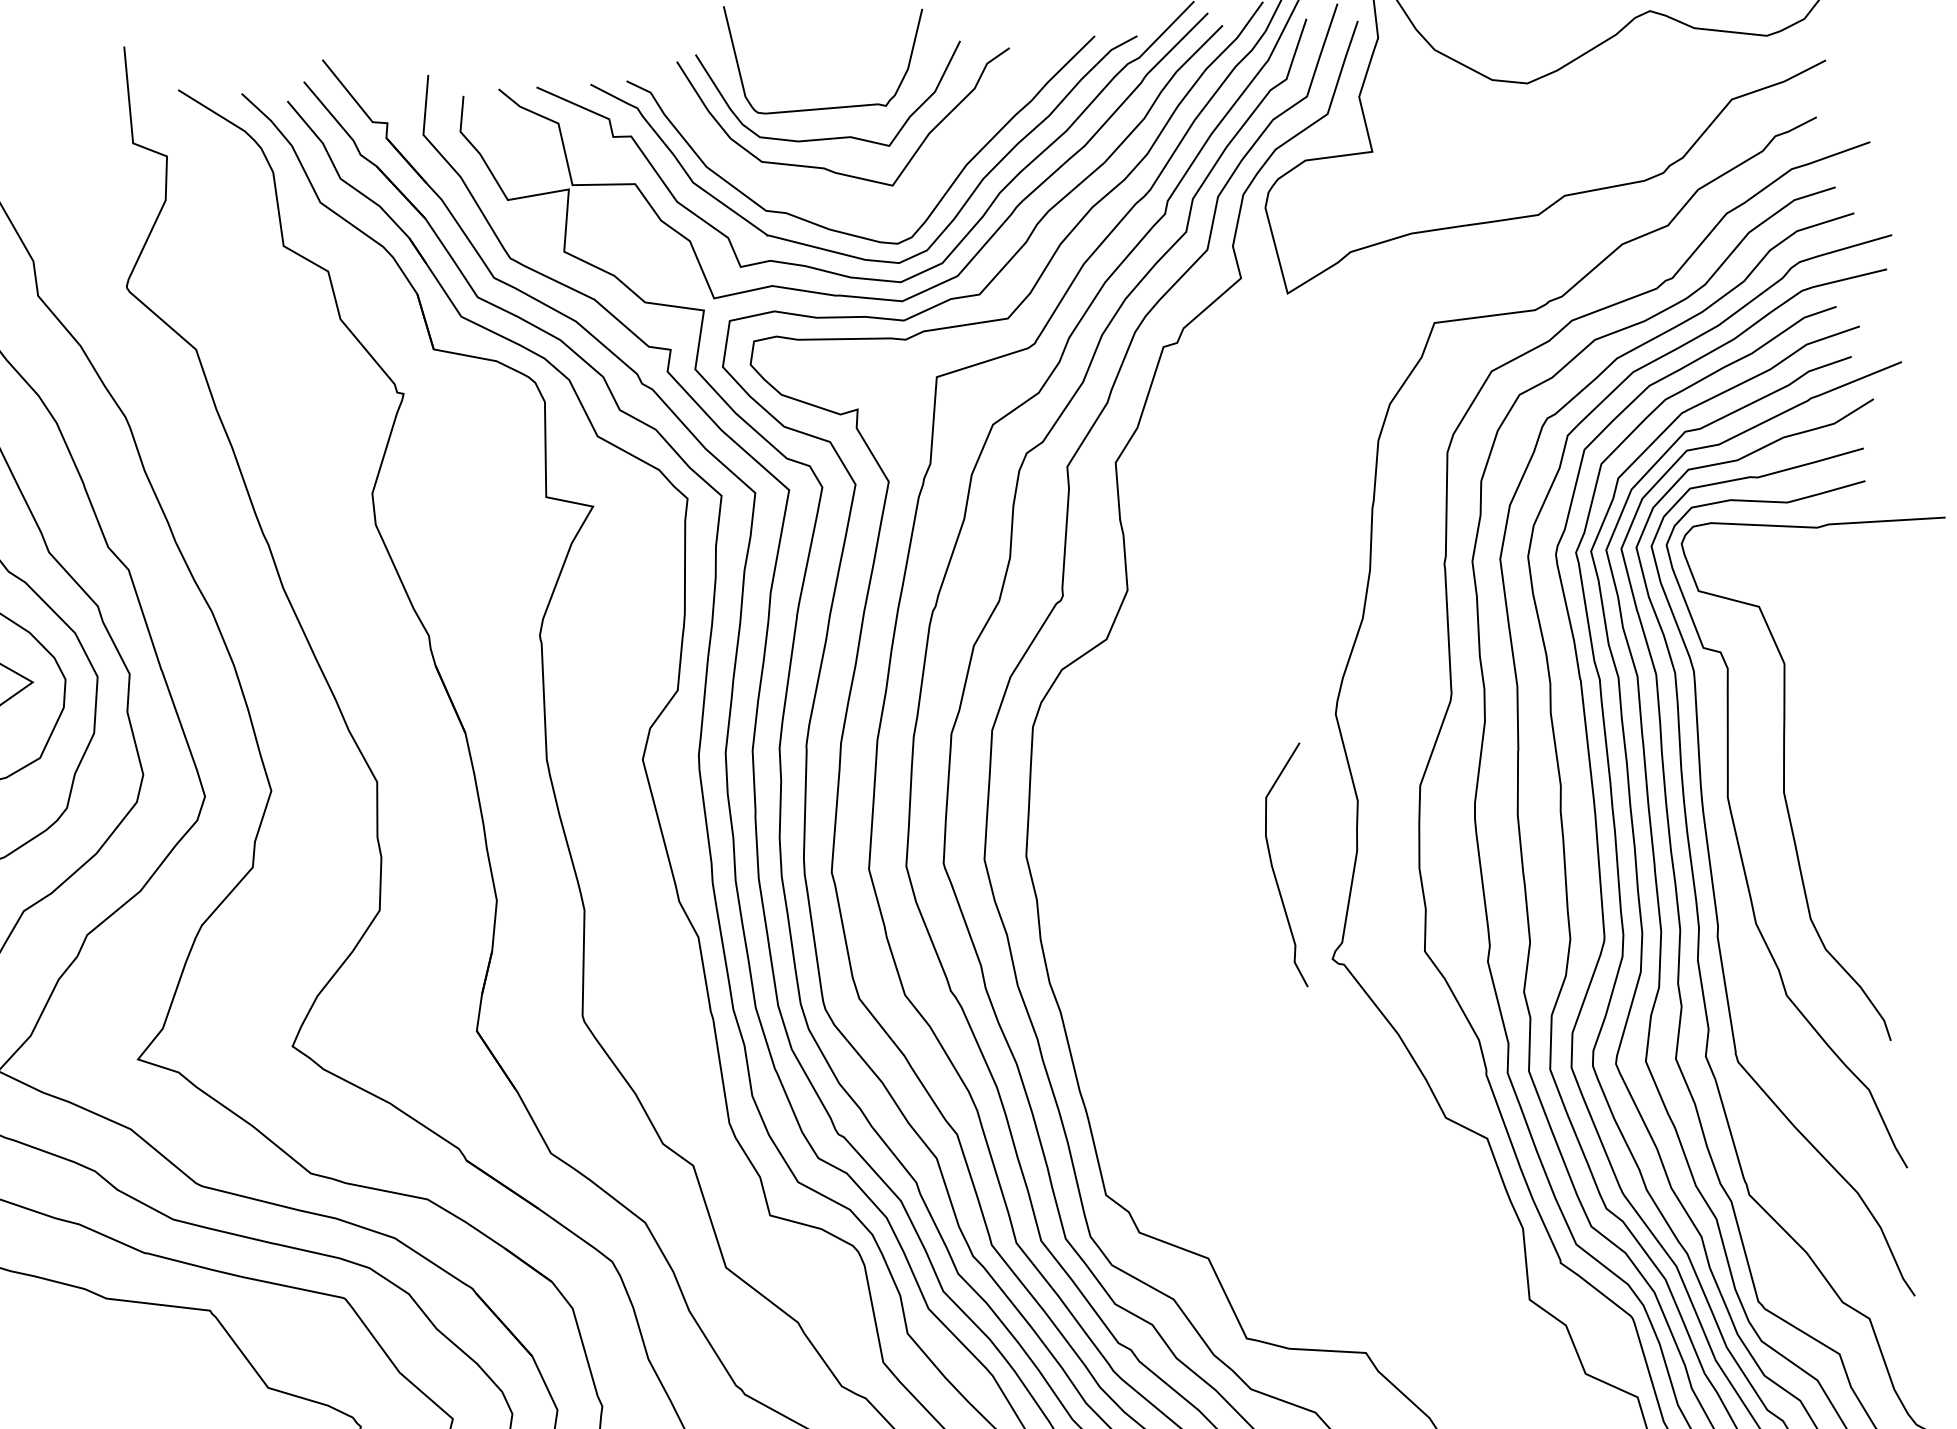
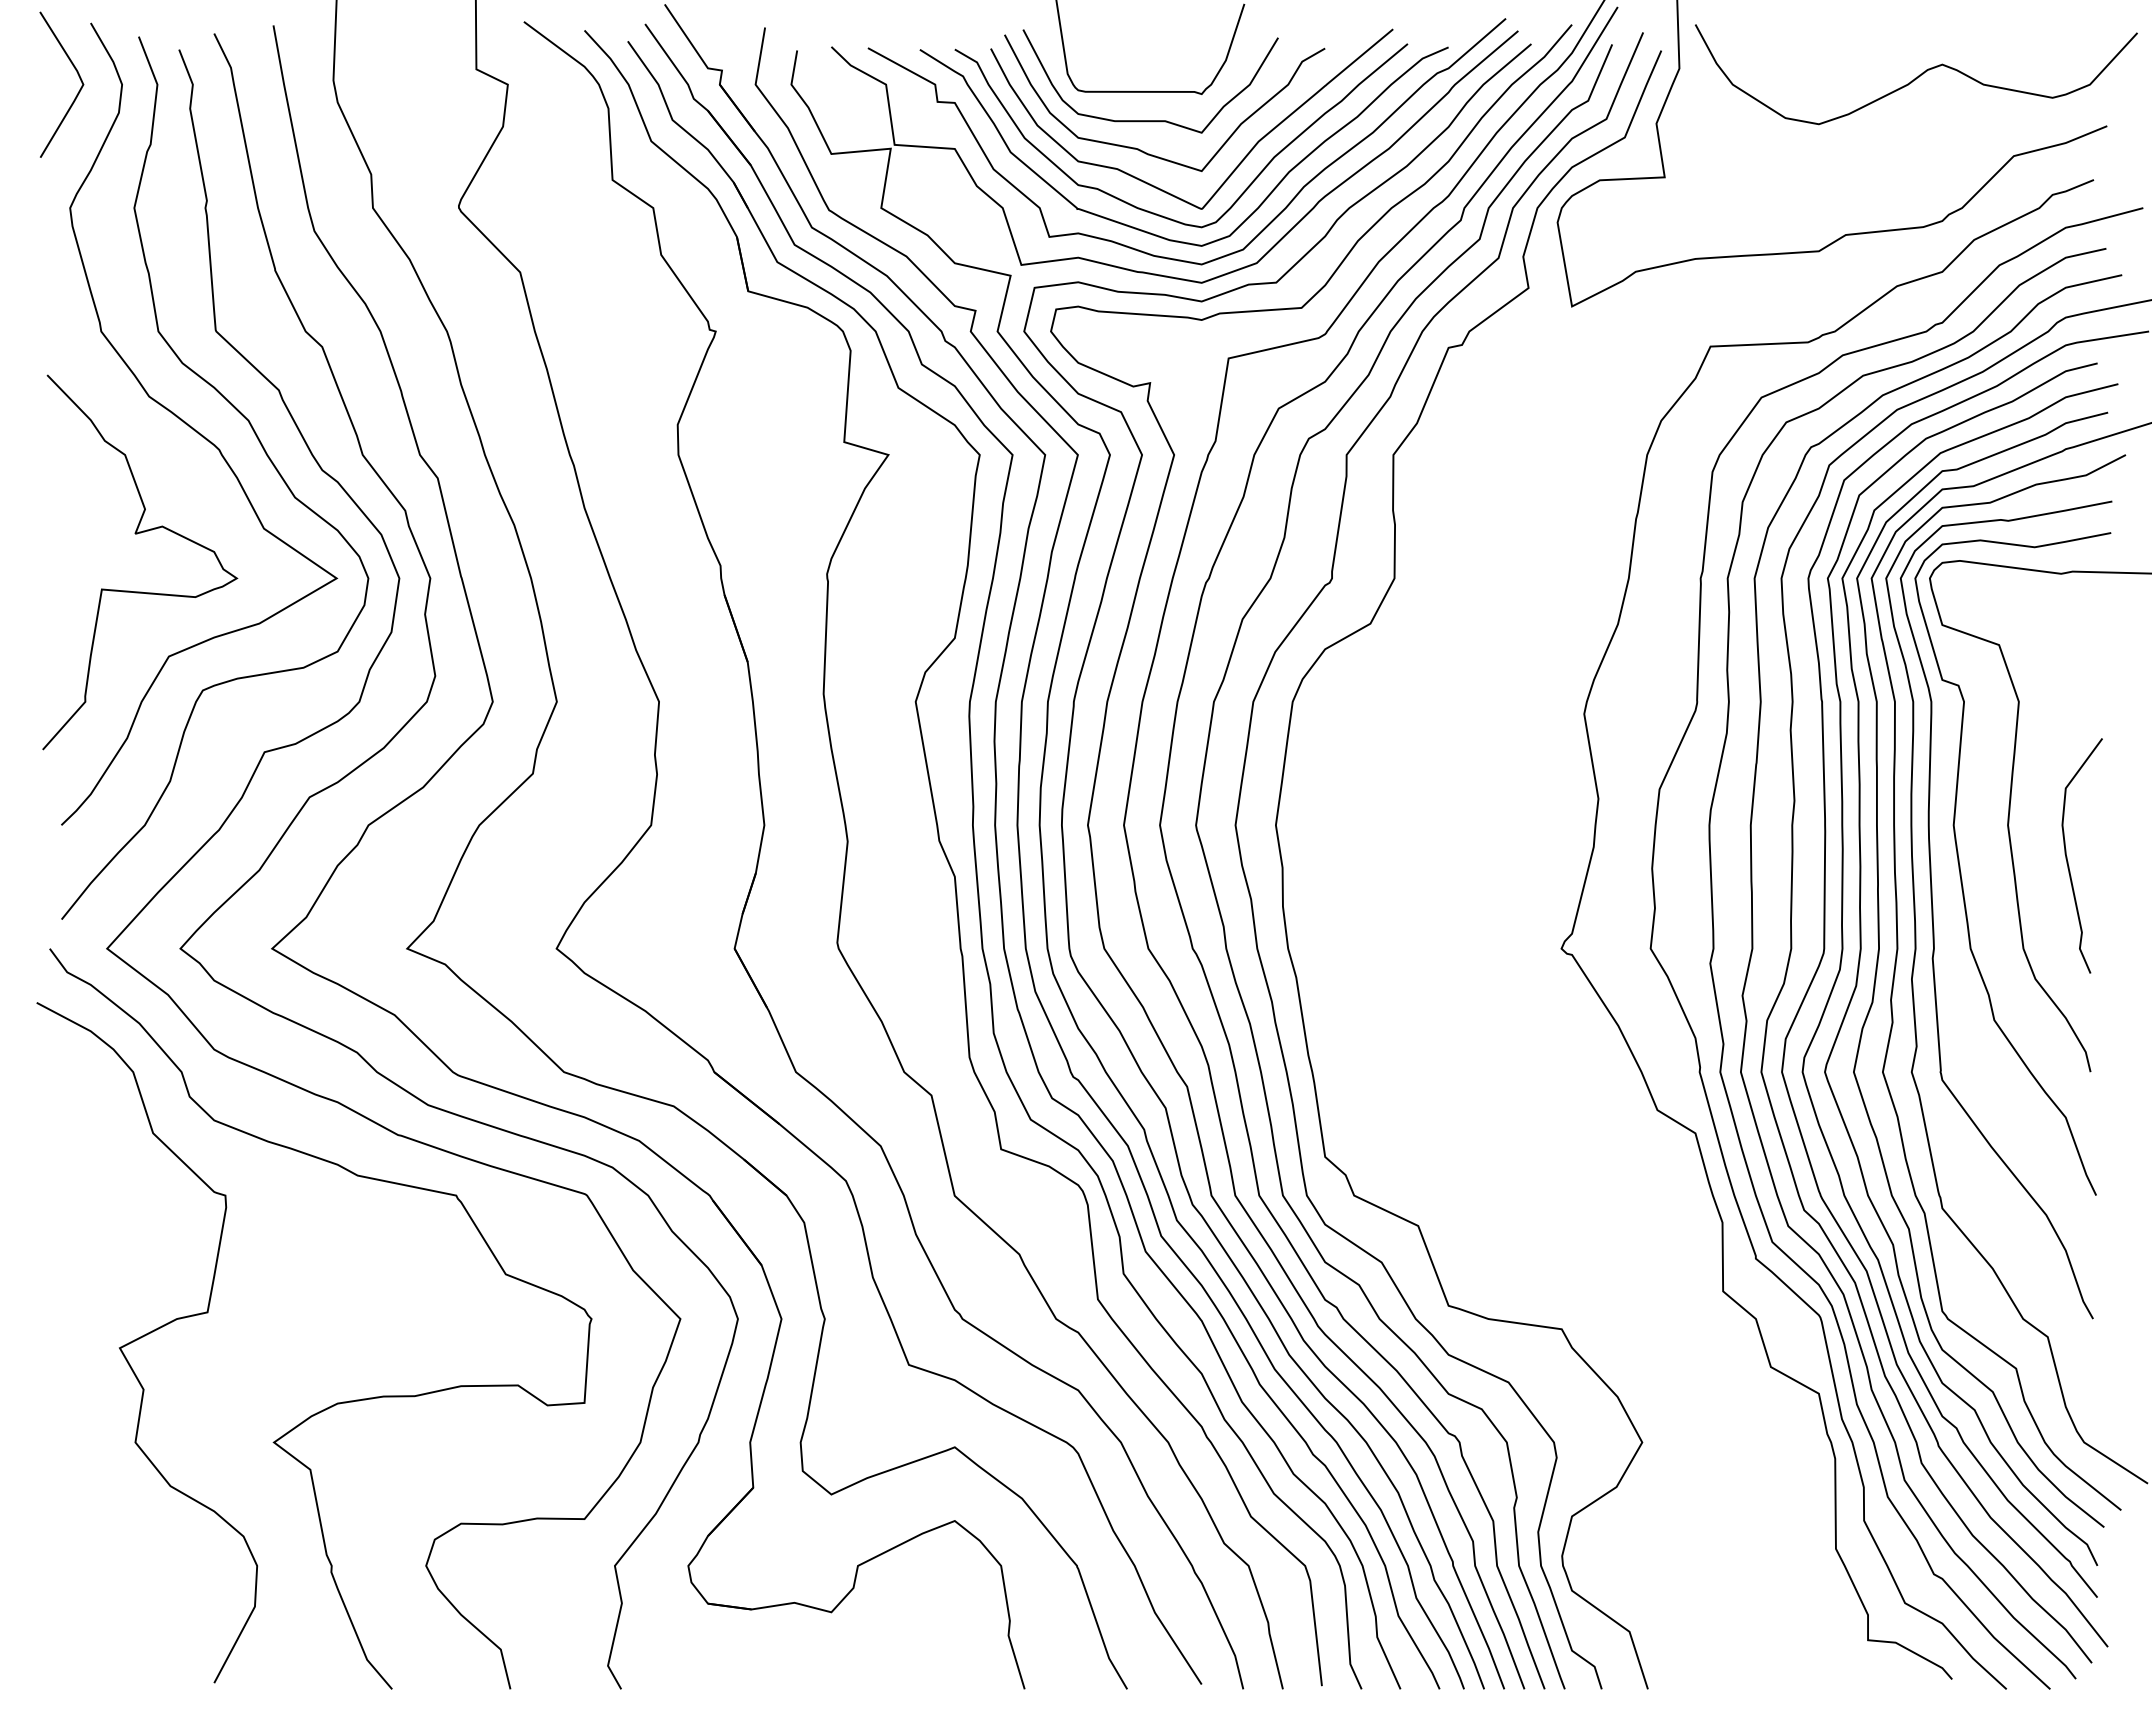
curve: (931, 173) -> (1239, 162), added
curve: (1273, 867) -> (2067, 856), moved

